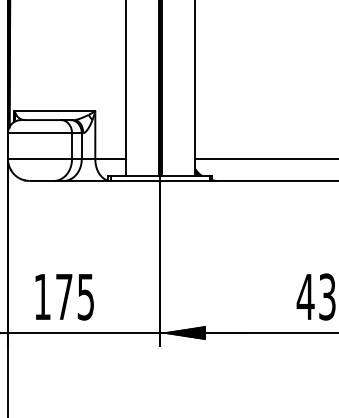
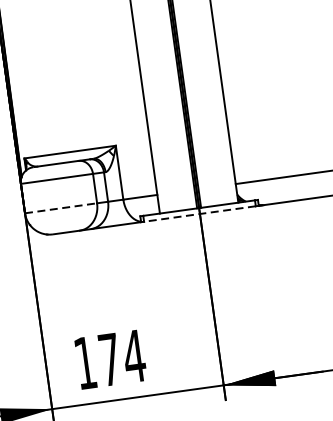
line: (40, 159) -> (61, 208), solid -> dashed
line: (160, 180) -> (200, 213), solid -> dashed
text: (85, 297) -> (133, 356), 175 -> 174

